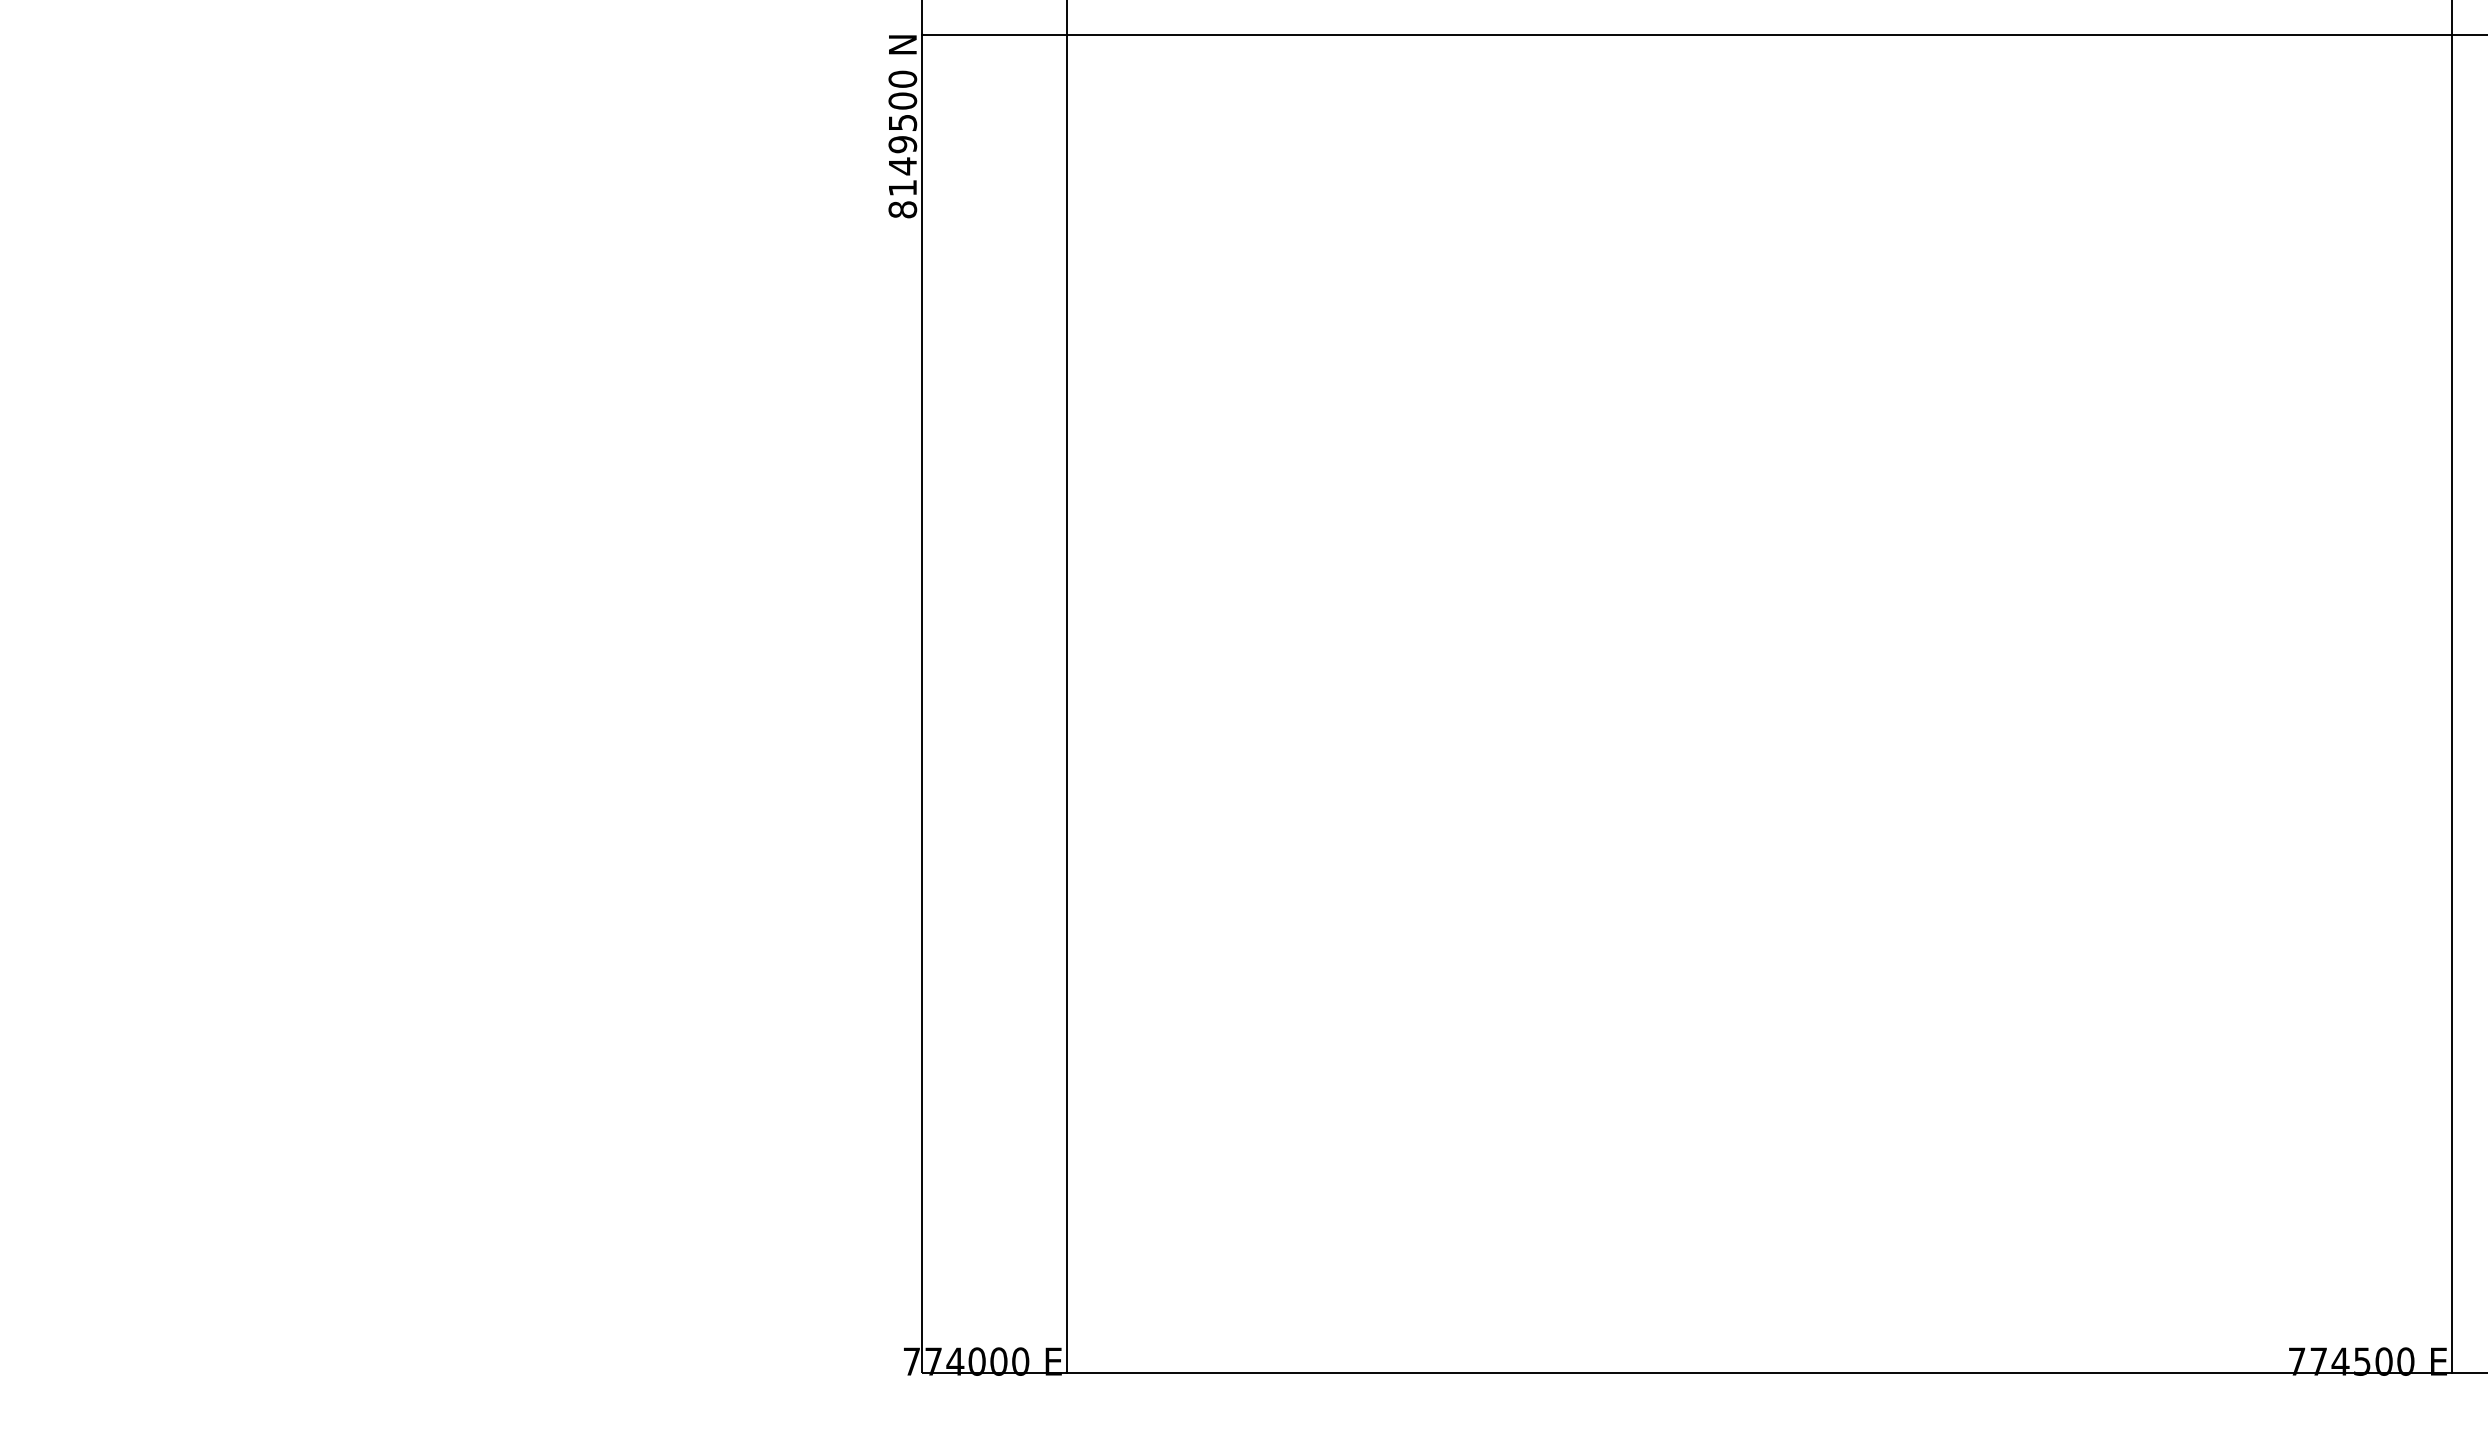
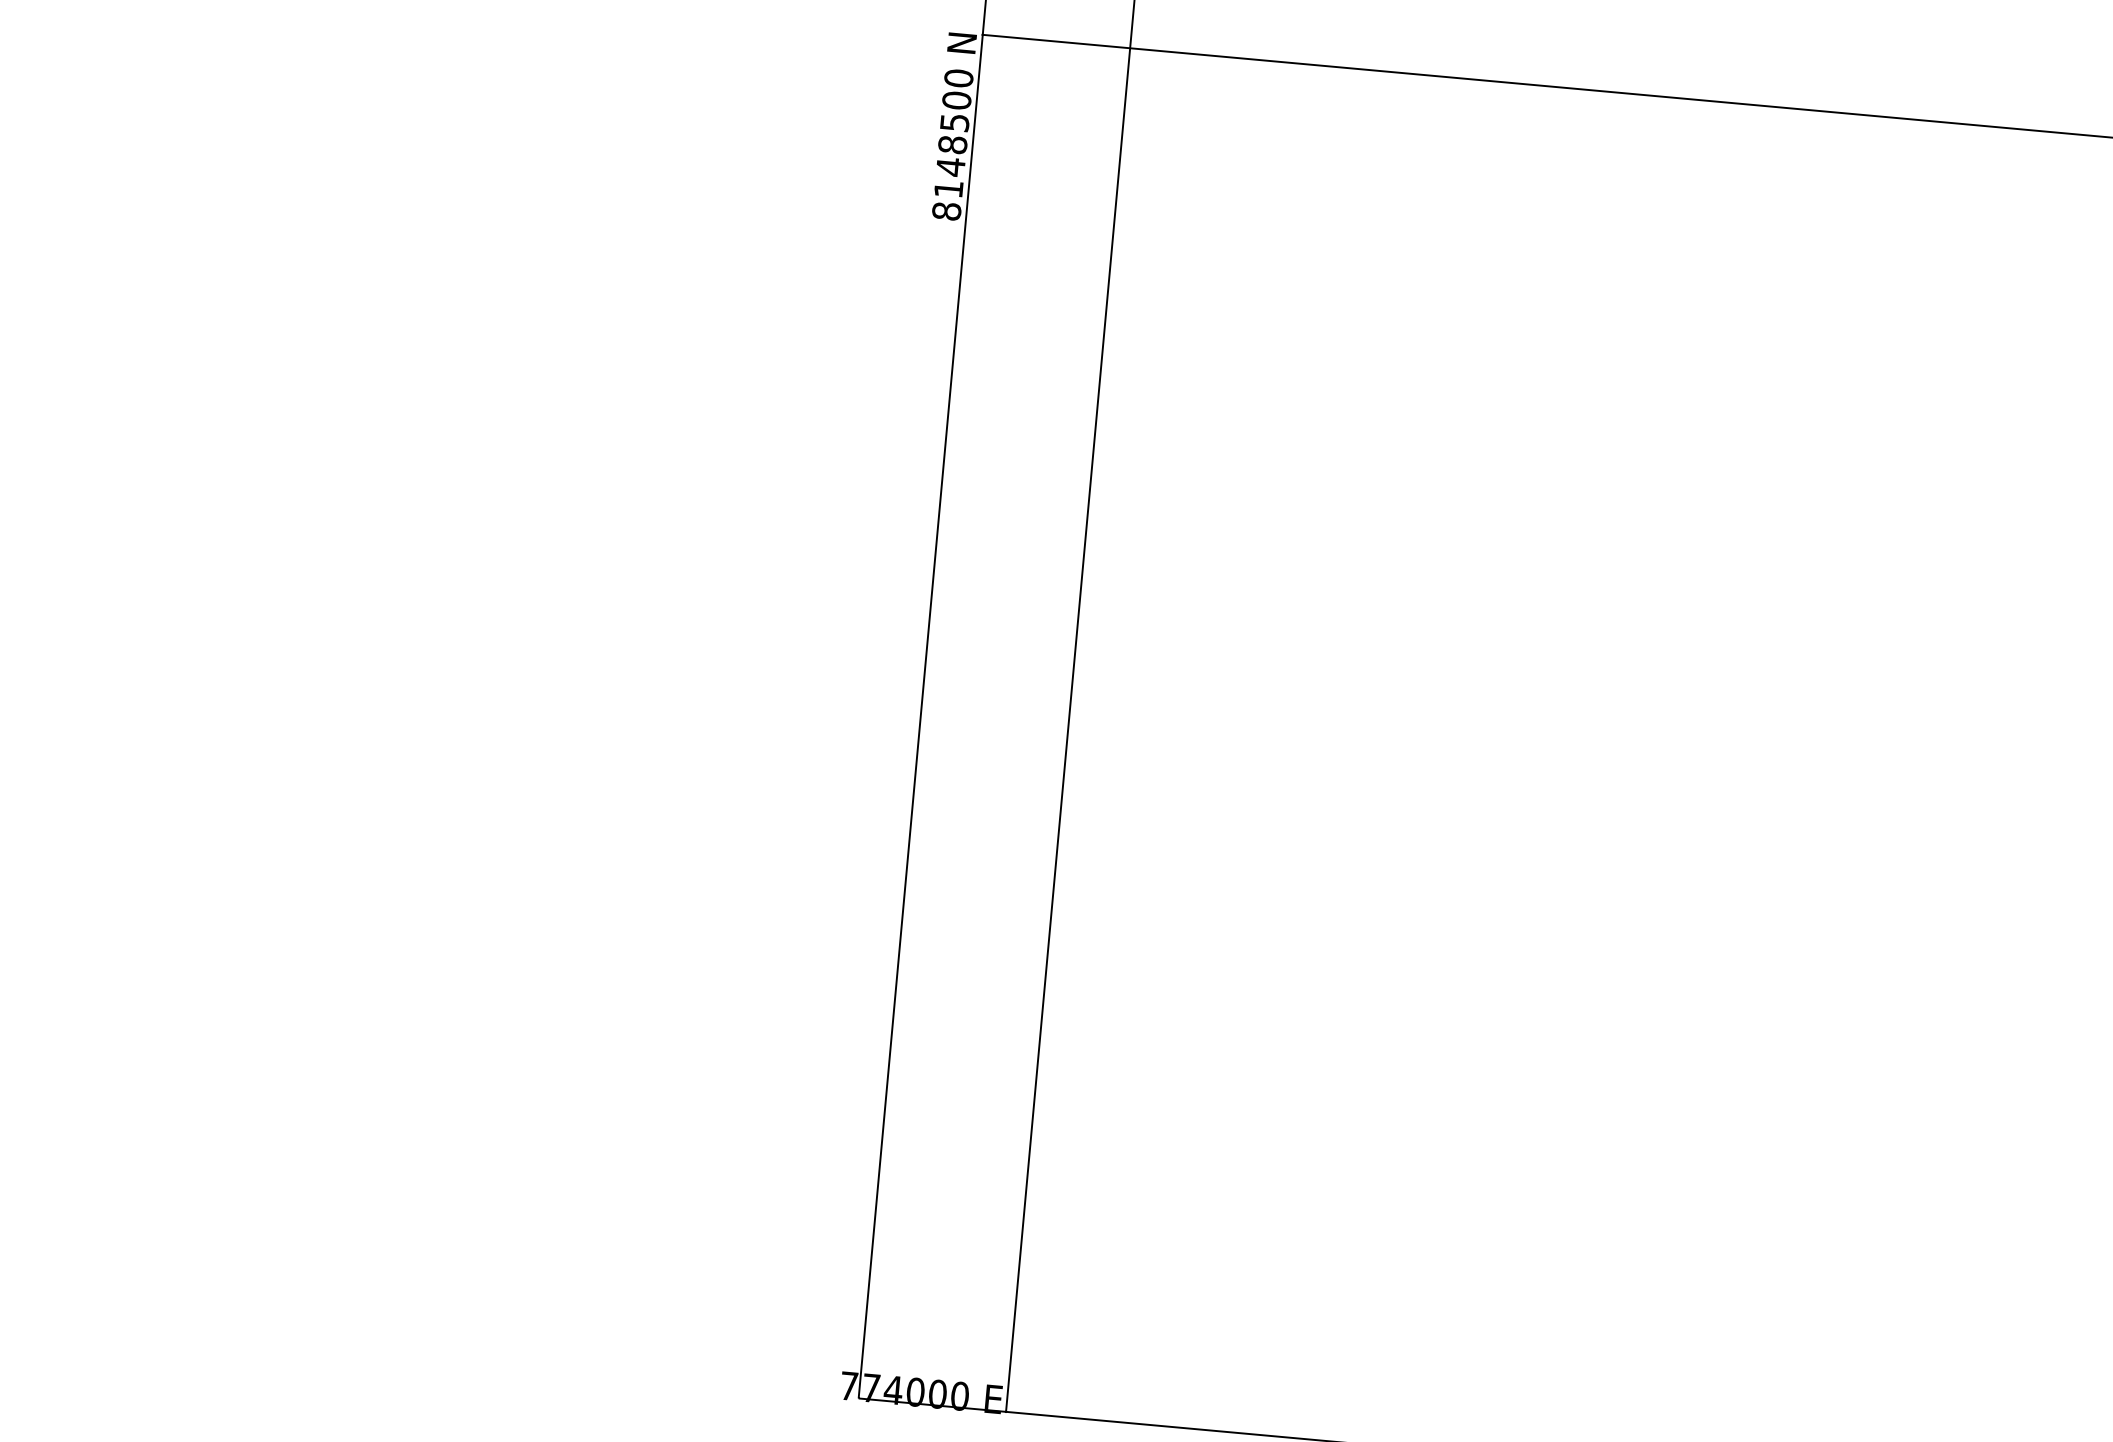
text: (902, 144) -> (952, 144), 8149500 -> 8148500

